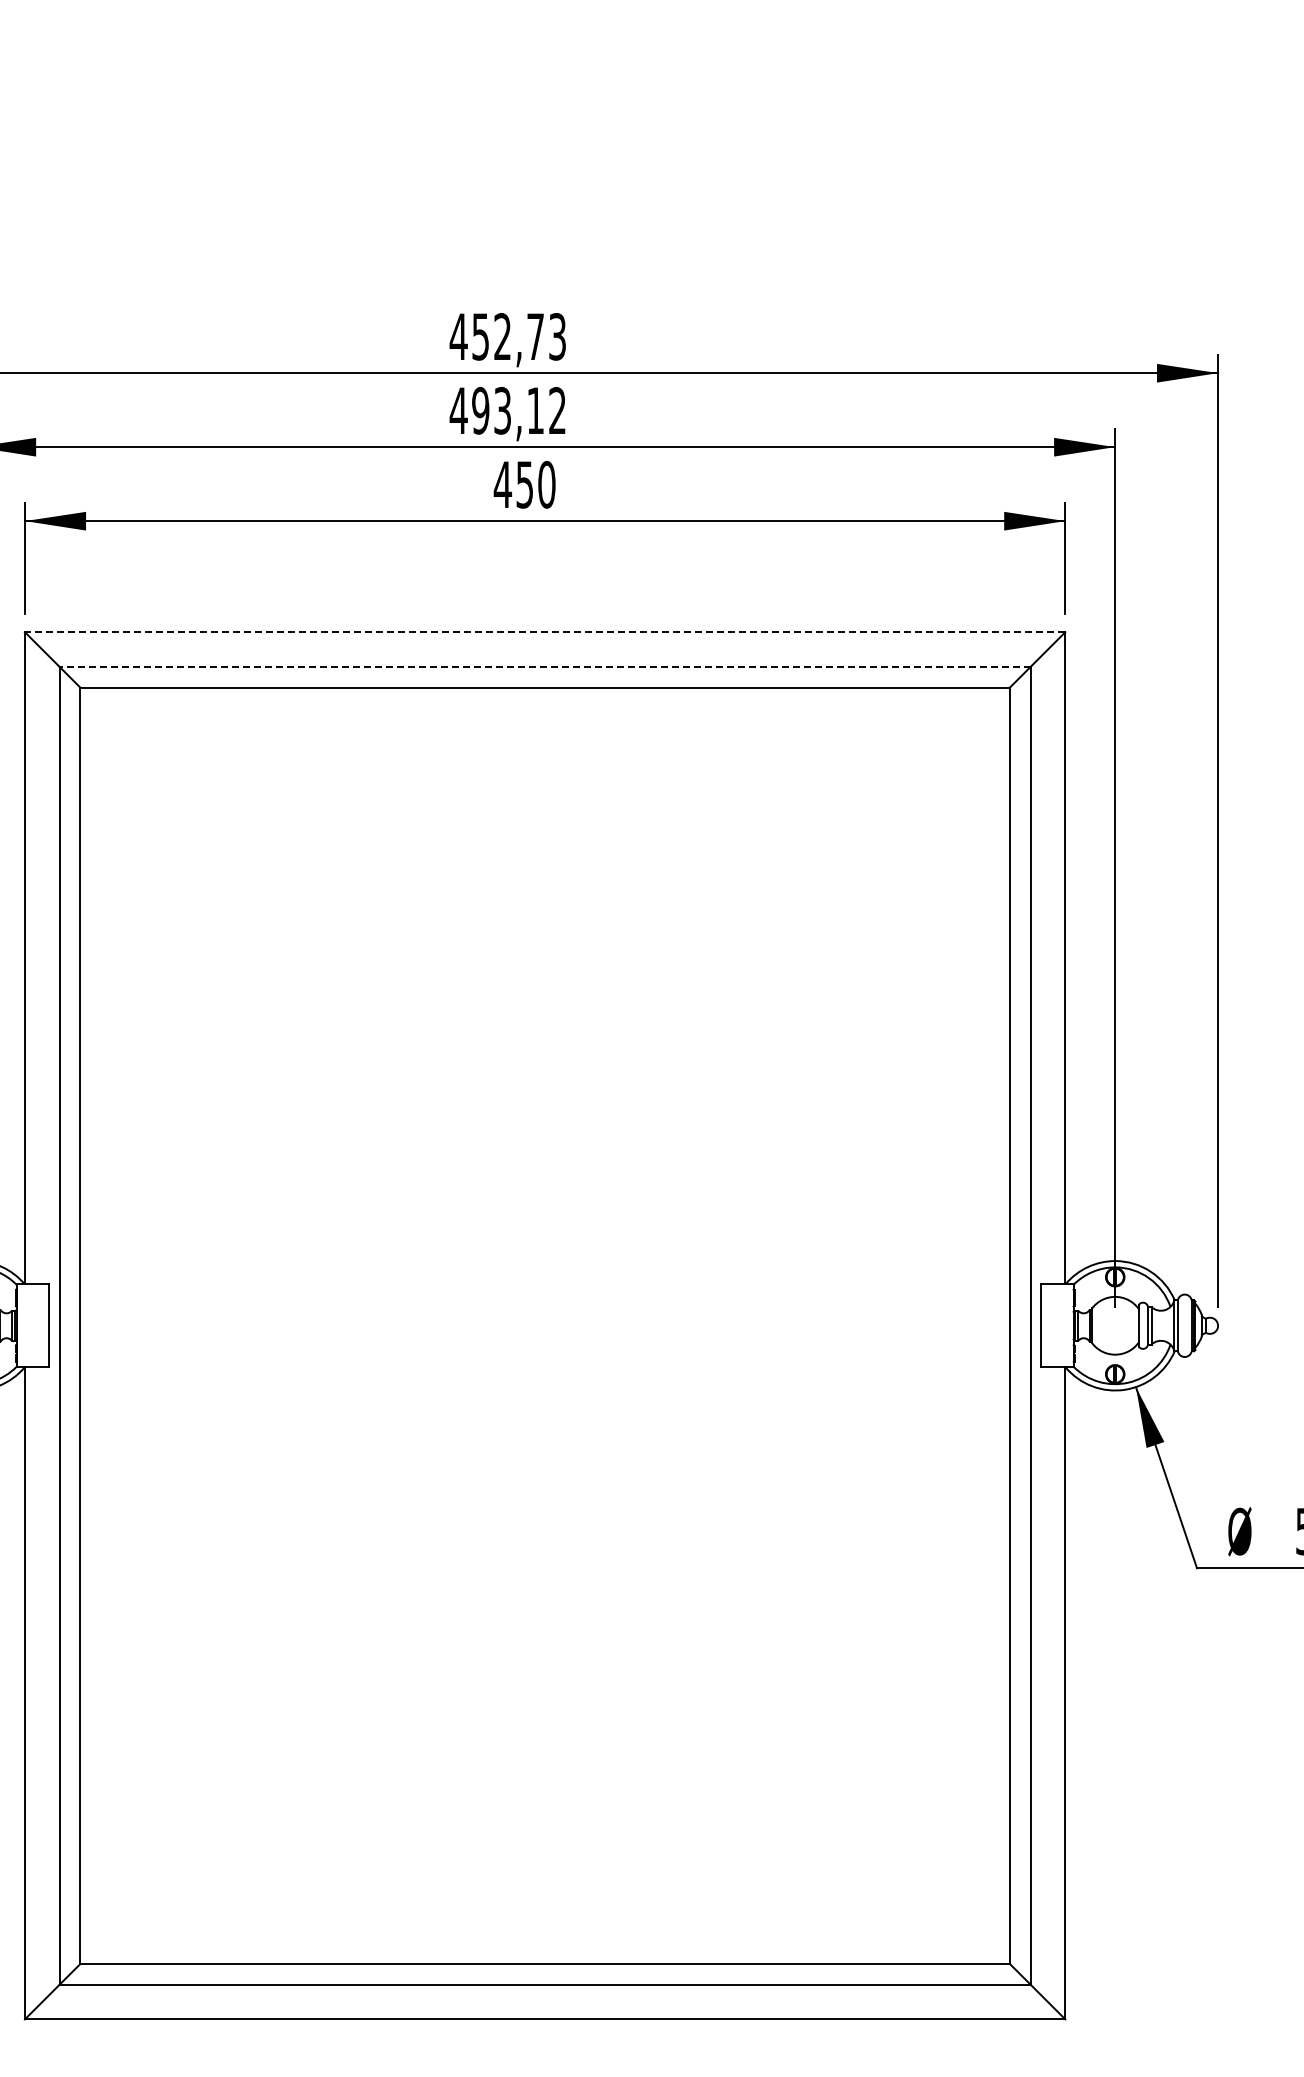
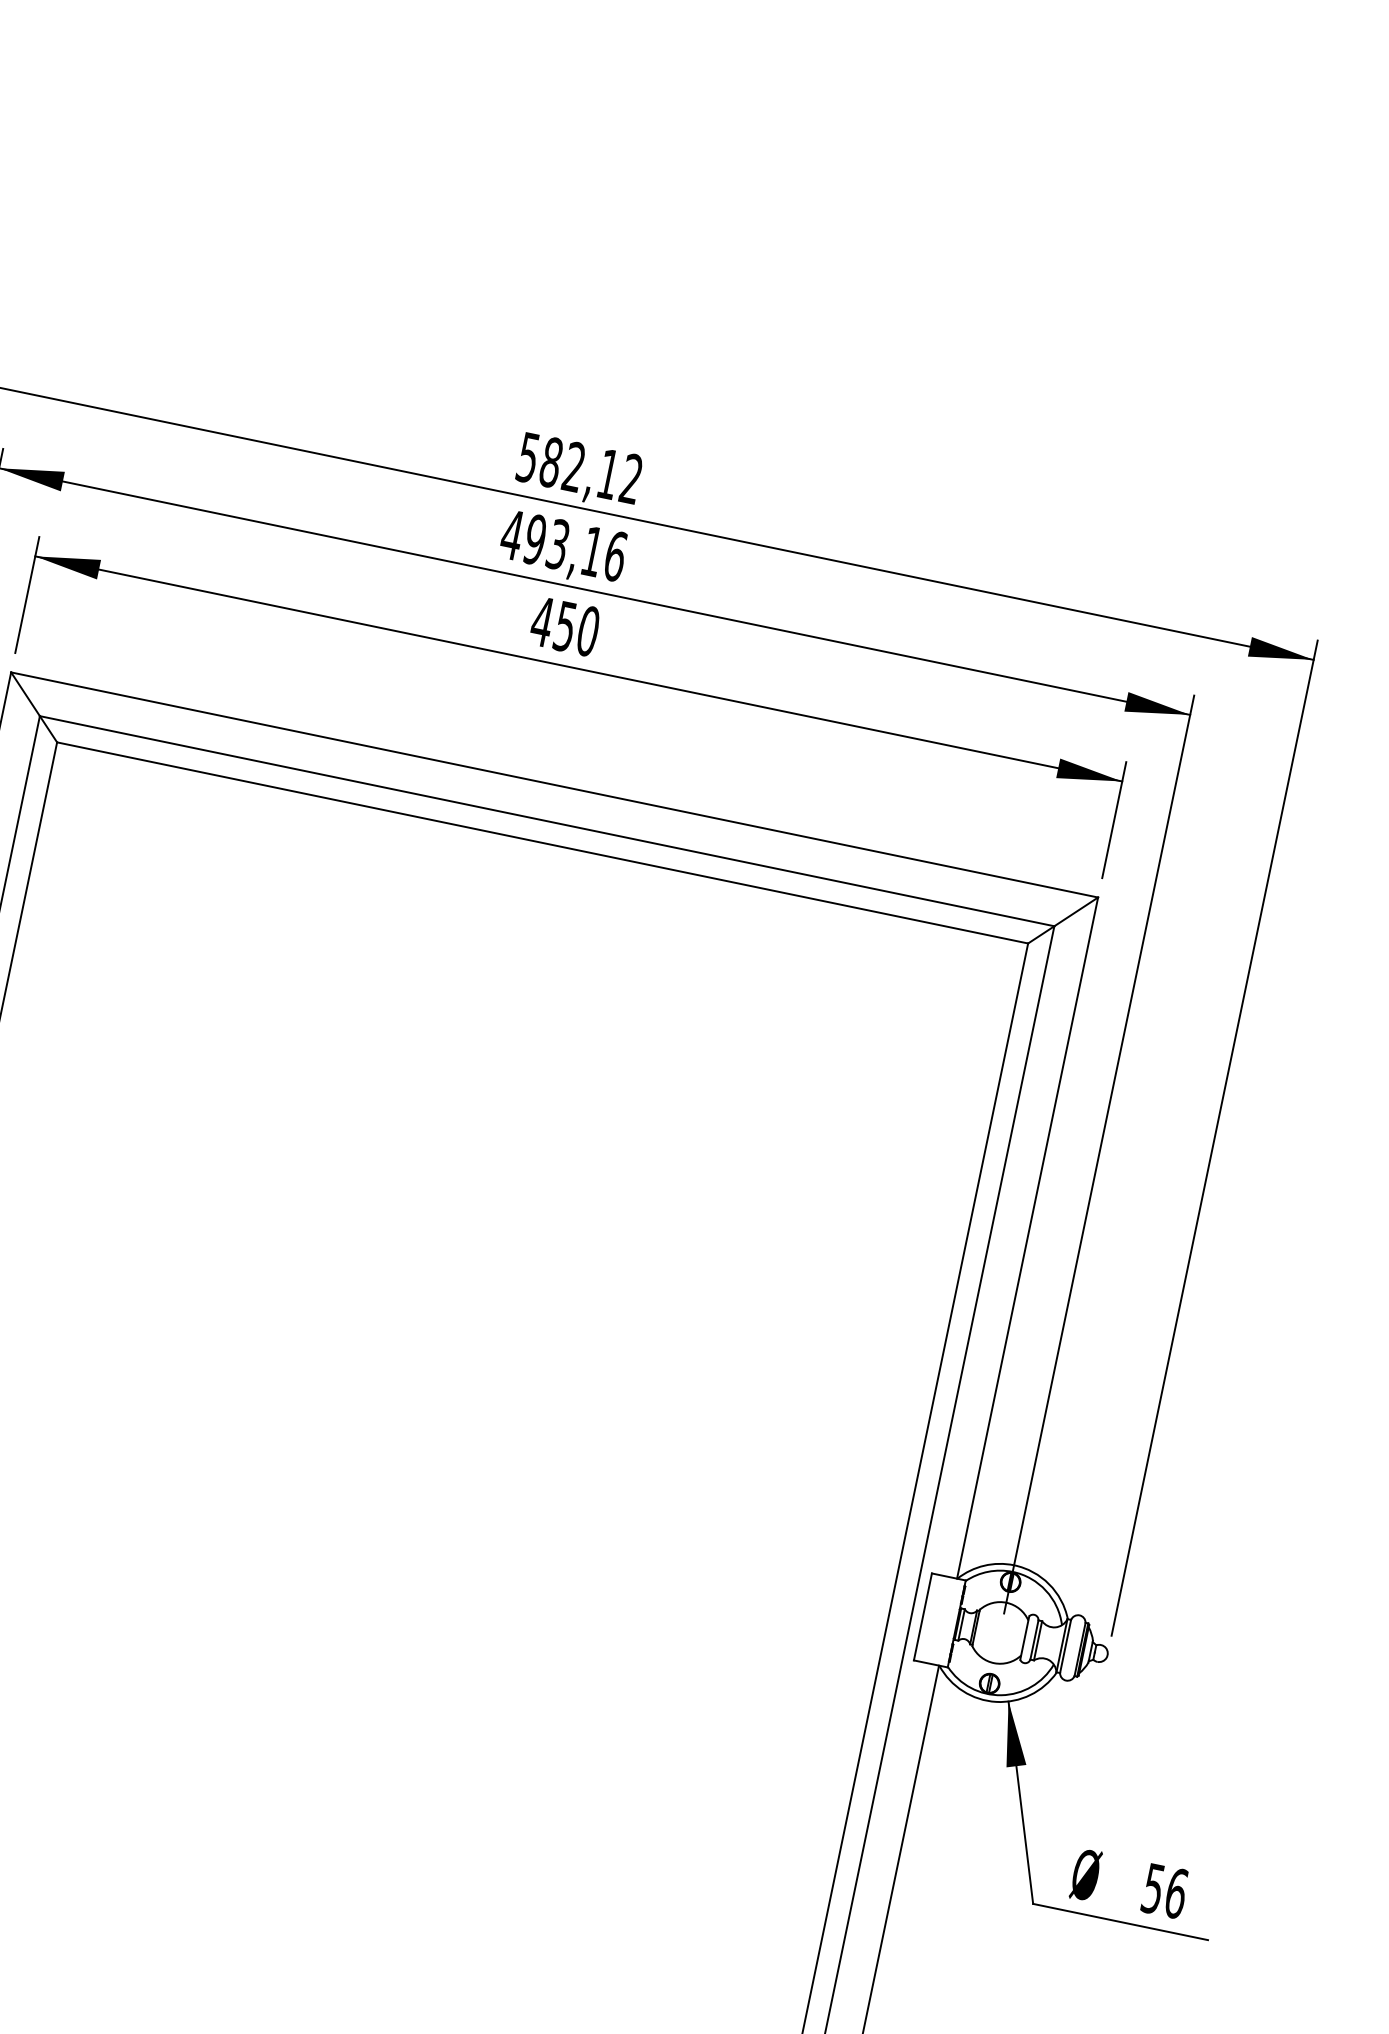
text: (507, 336) -> (579, 467), 452,73 -> 582,12
text: (557, 410) -> (615, 556), 493,12 -> 493,16
line: (544, 632) -> (553, 785), dashed -> solid
line: (545, 666) -> (547, 820), dashed -> solid

